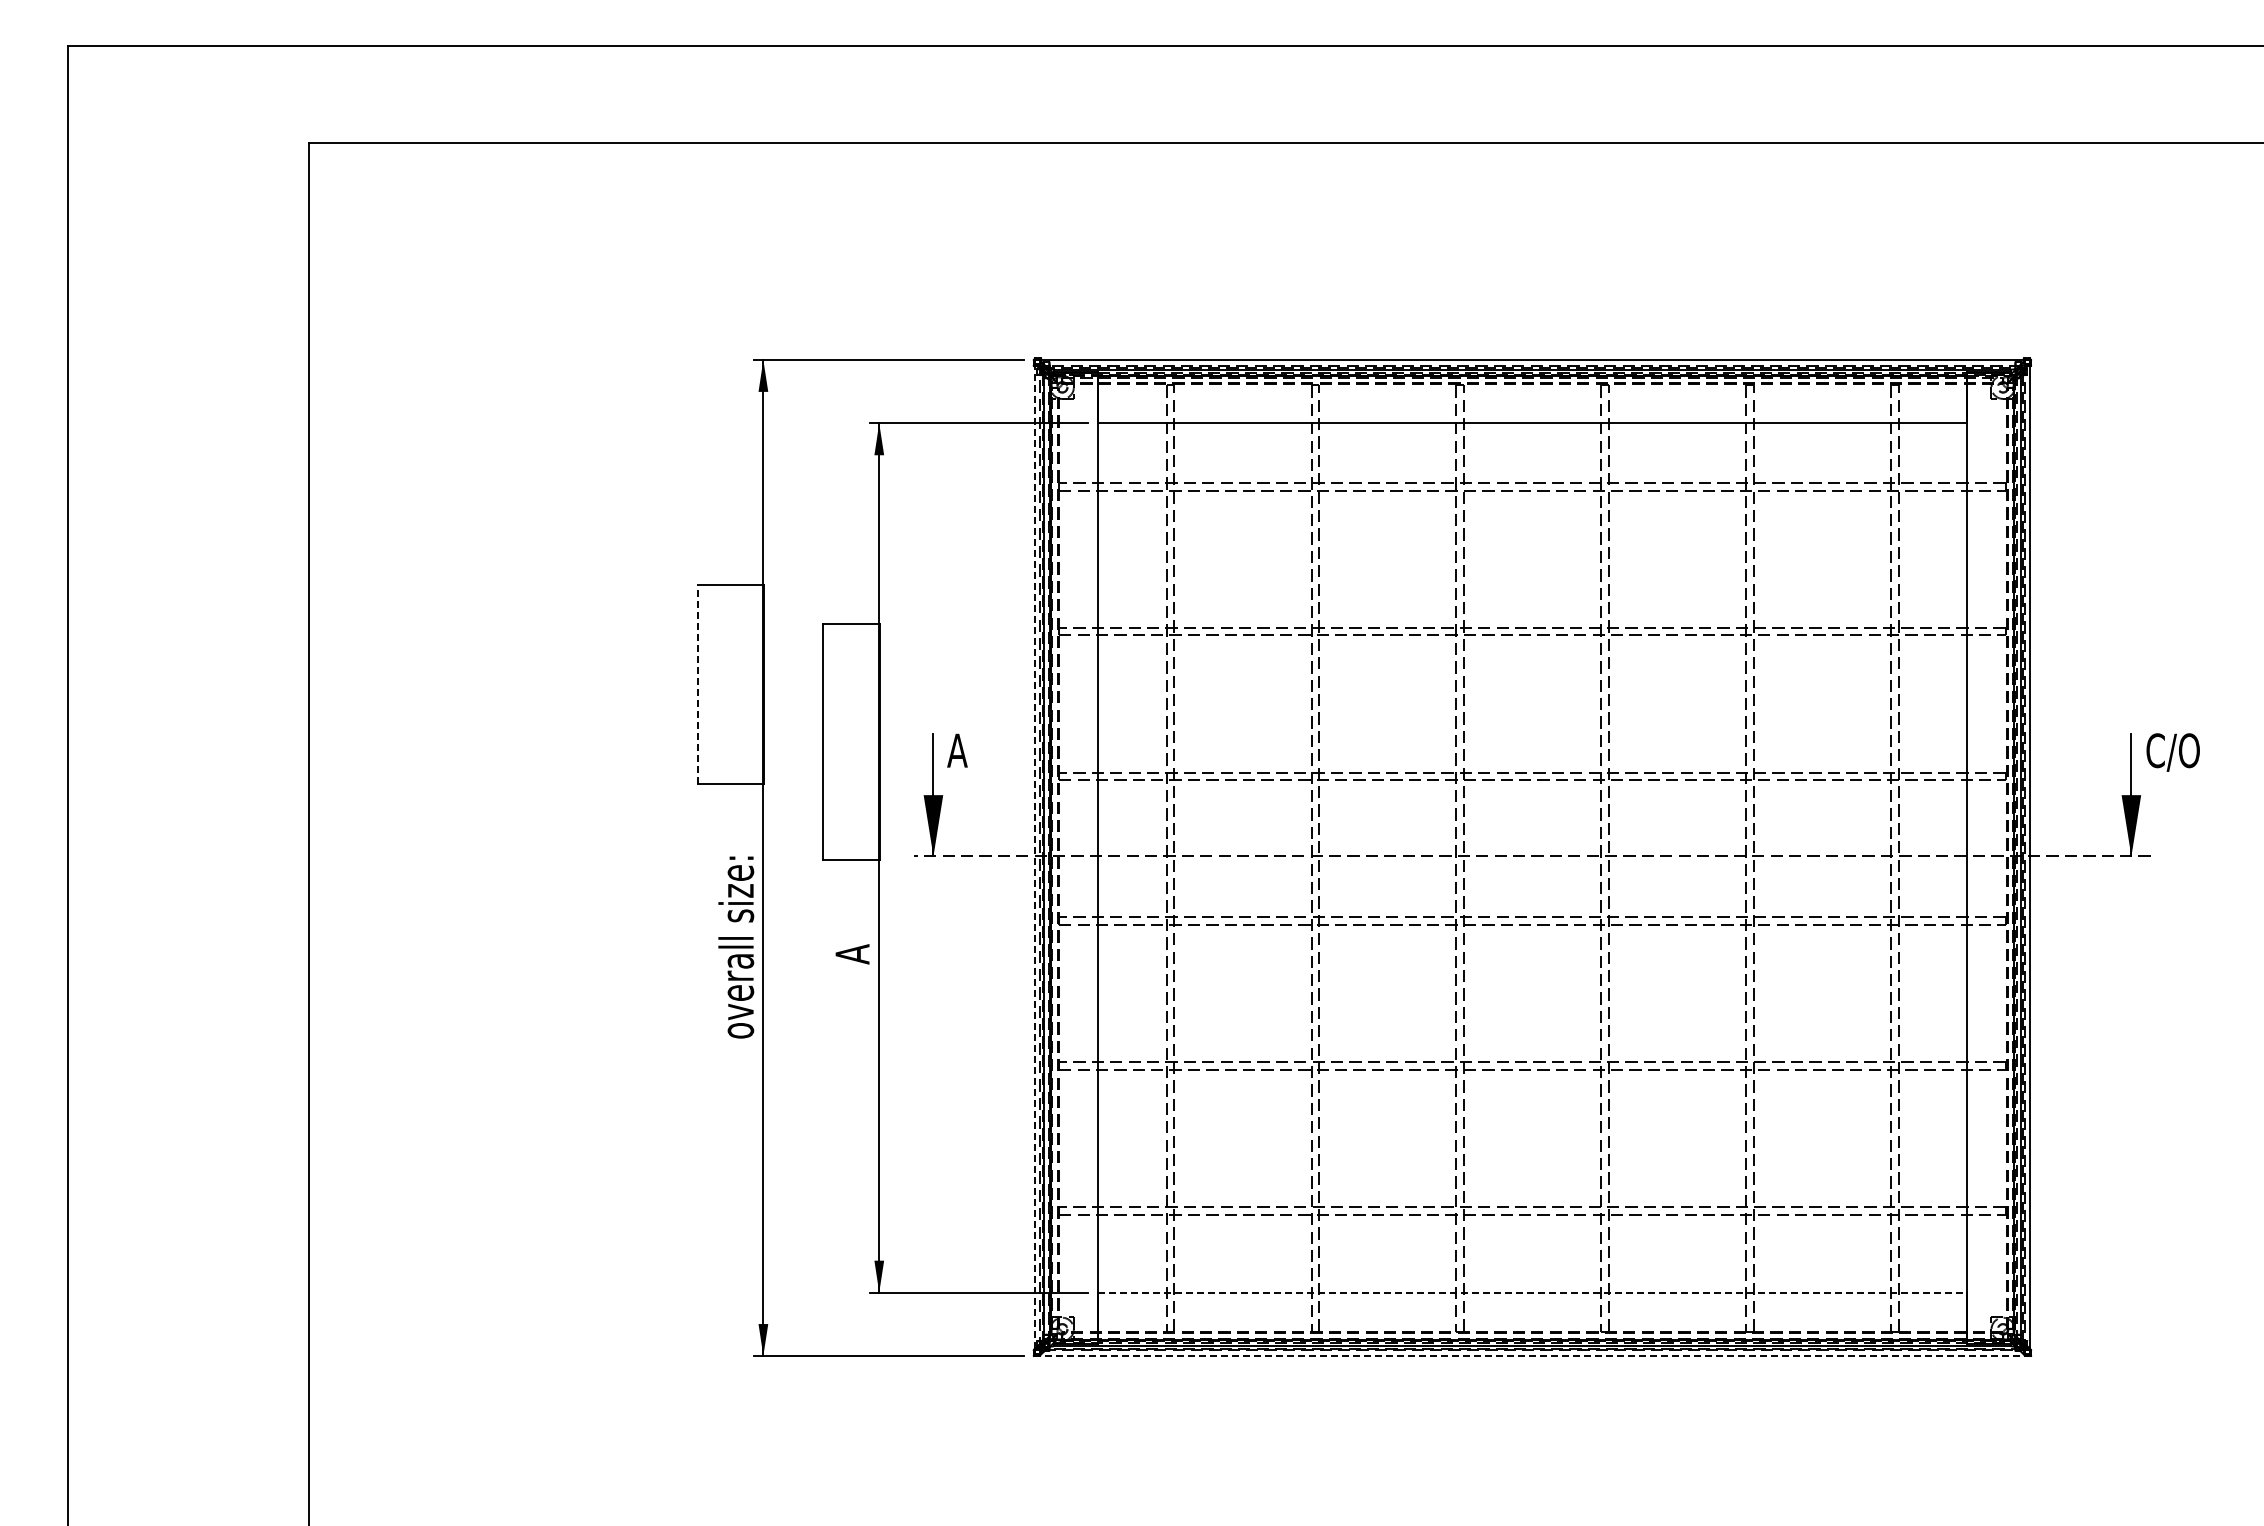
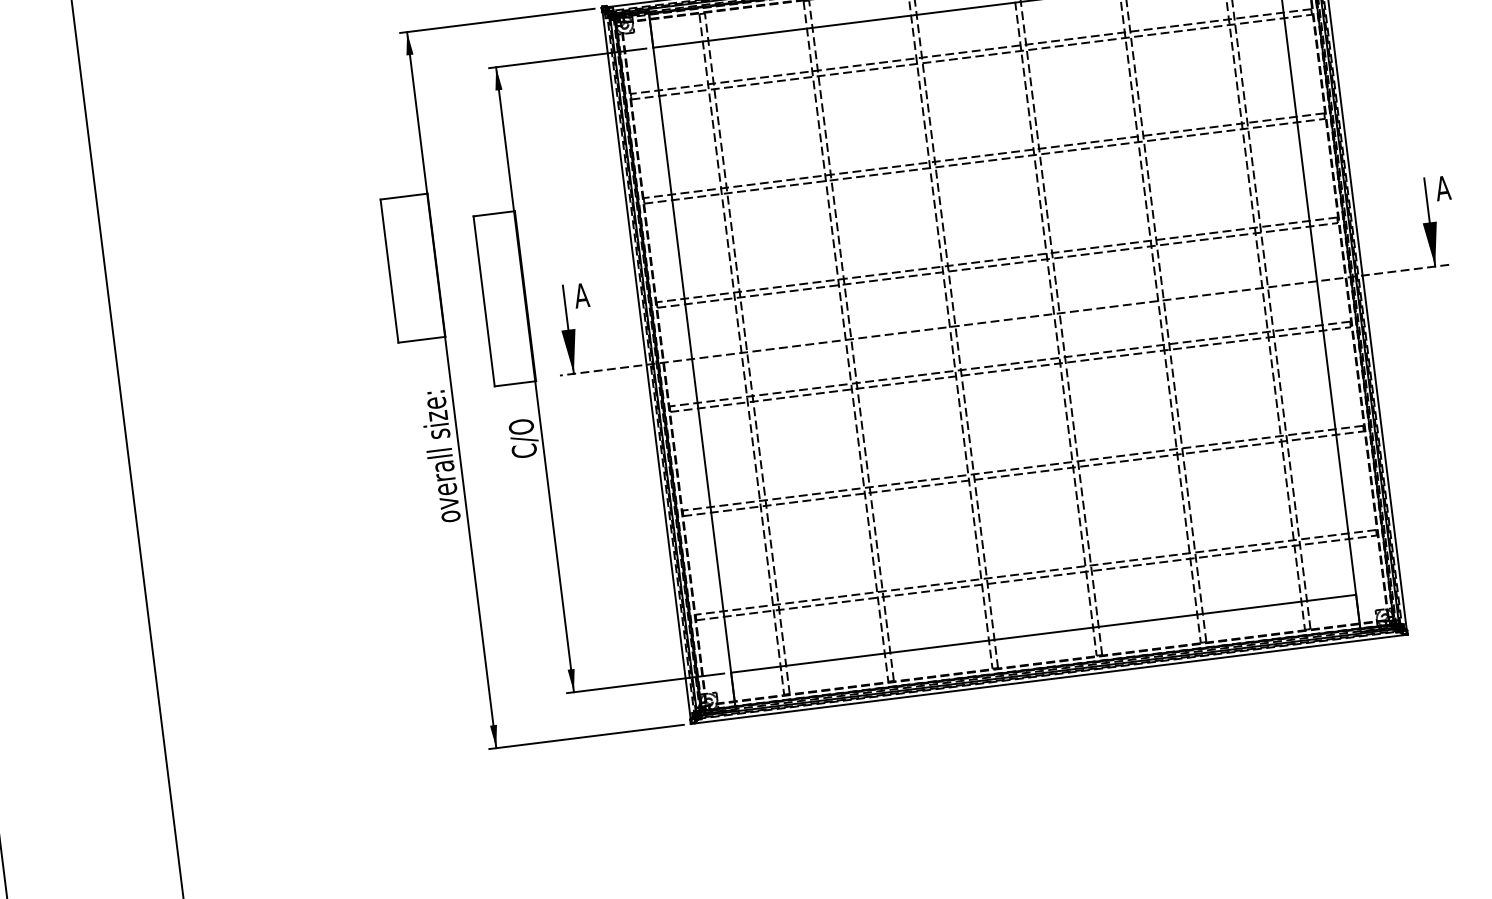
line: (698, 684) -> (389, 271), dashed -> solid
text: (2172, 752) -> (1455, 188), C/O -> A
line: (1034, 857) -> (646, 365), dashed -> solid
text: (854, 936) -> (524, 438), A -> C/O
line: (1532, 1292) -> (1043, 633), dashed -> solid
line: (1532, 1355) -> (1049, 679), dashed -> solid

